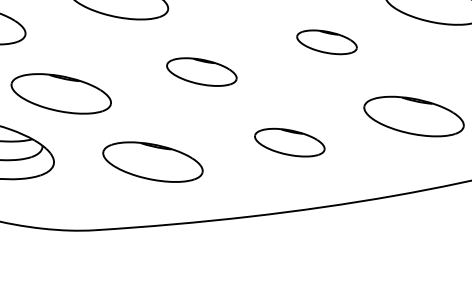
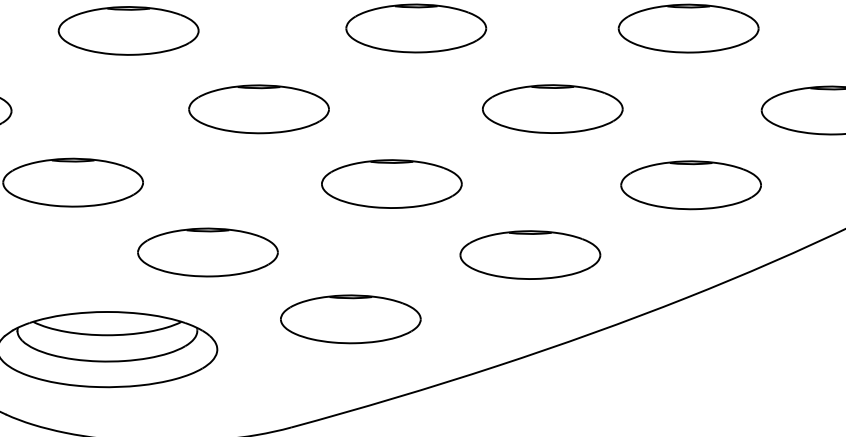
part: (326, 41) -> (552, 108), size x1.67
part: (201, 71) -> (391, 183), size x1.43
part: (289, 142) -> (530, 254), size x1.43

